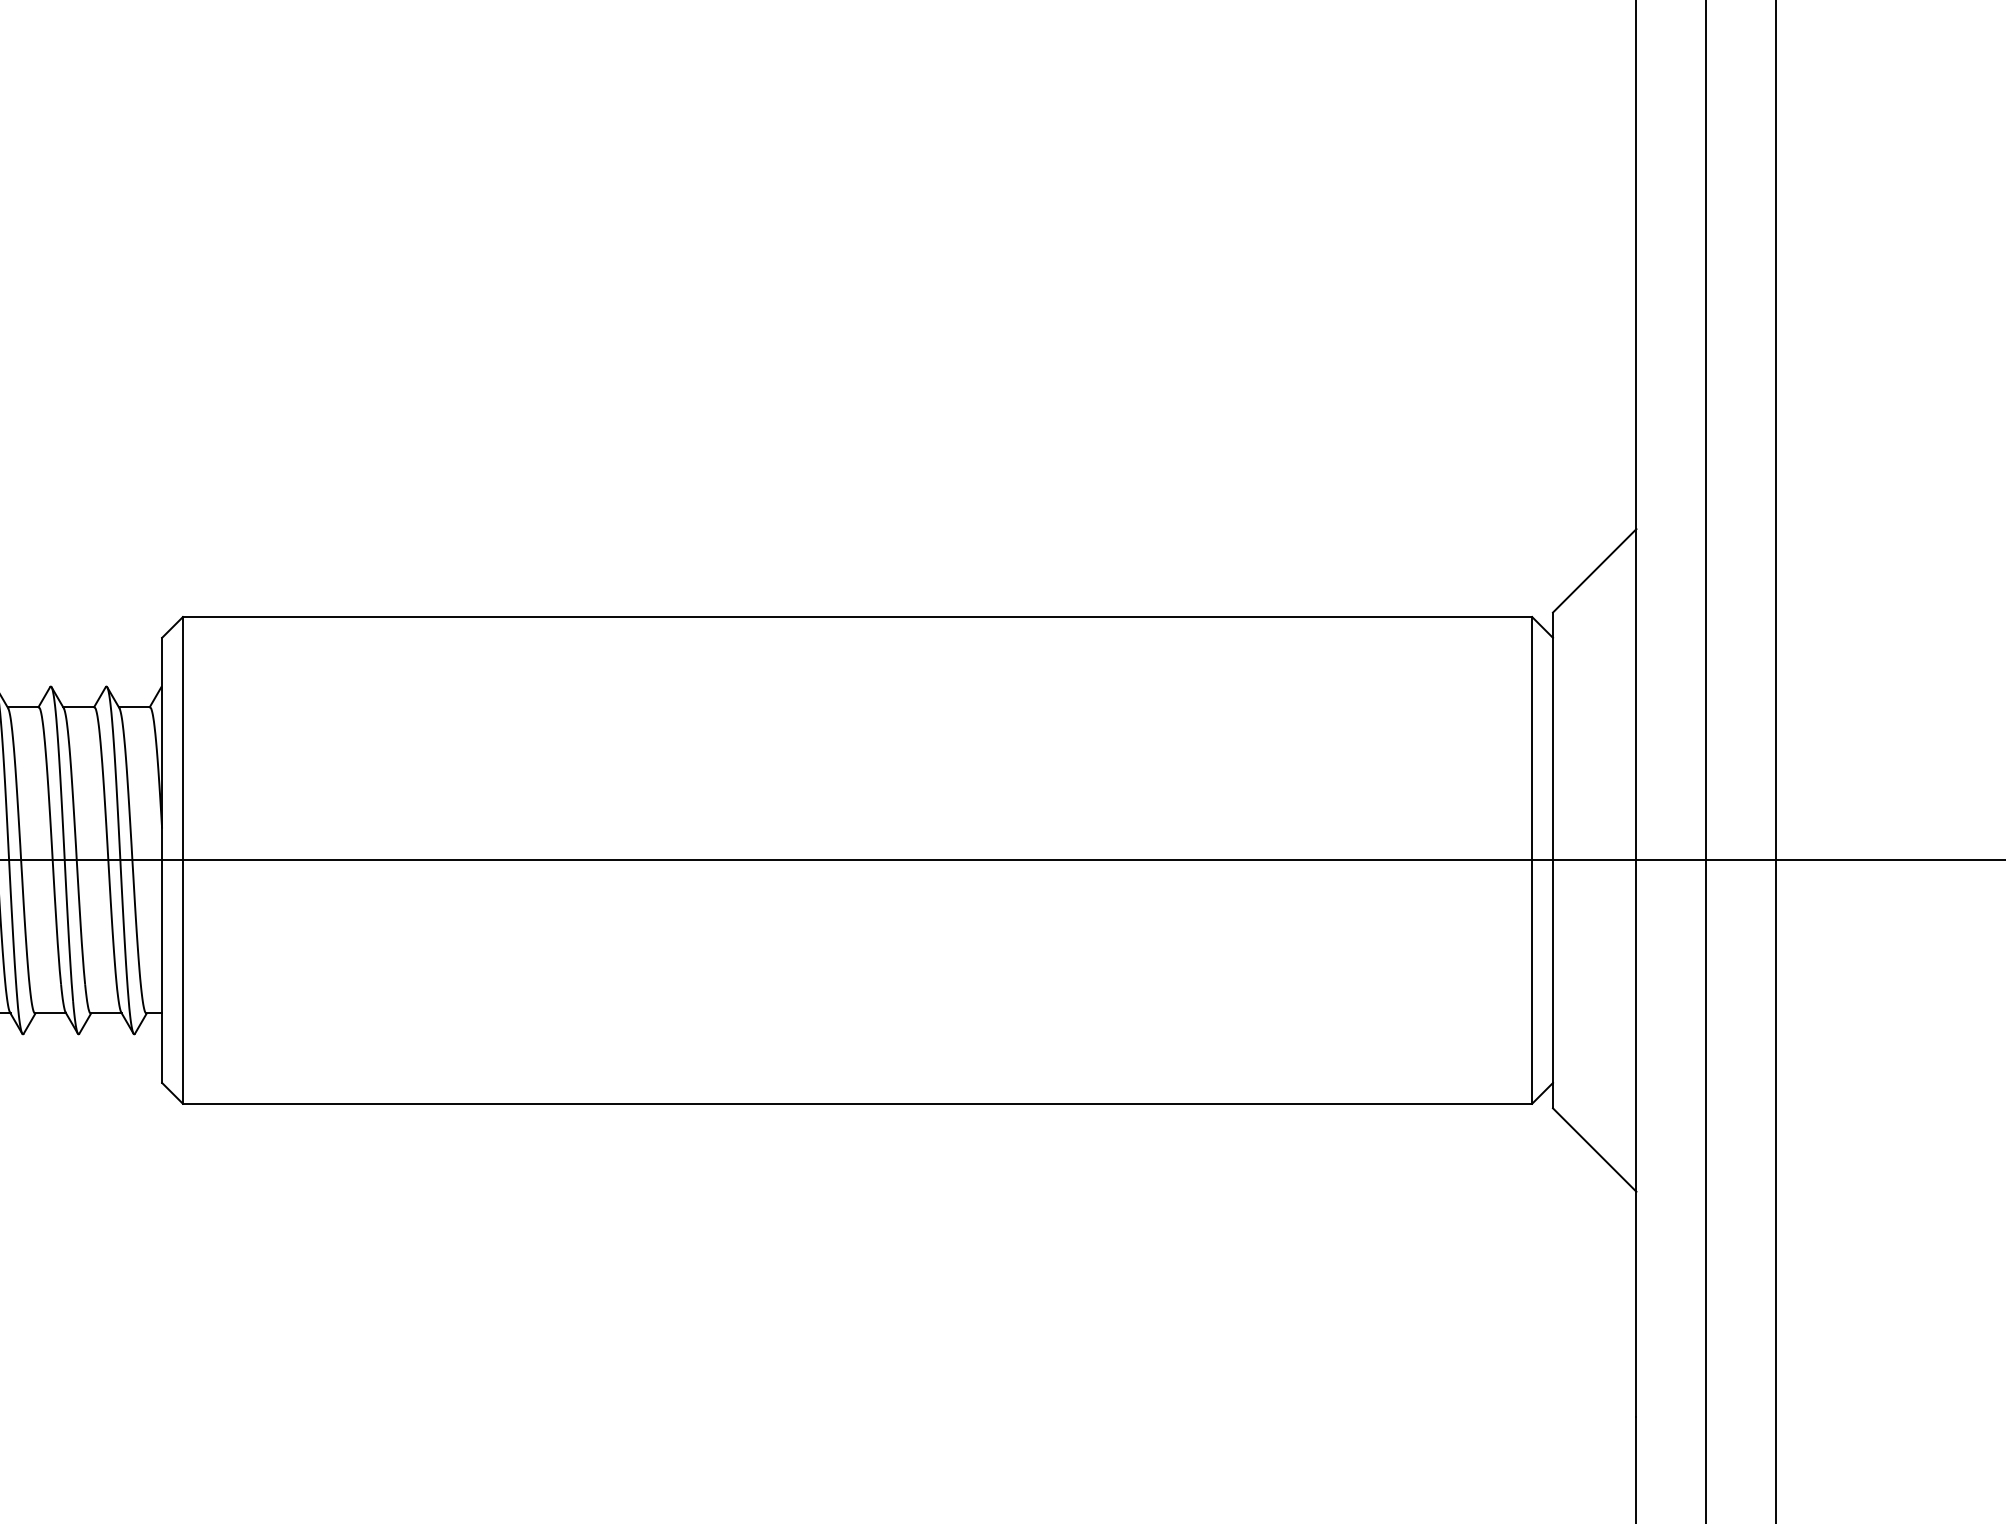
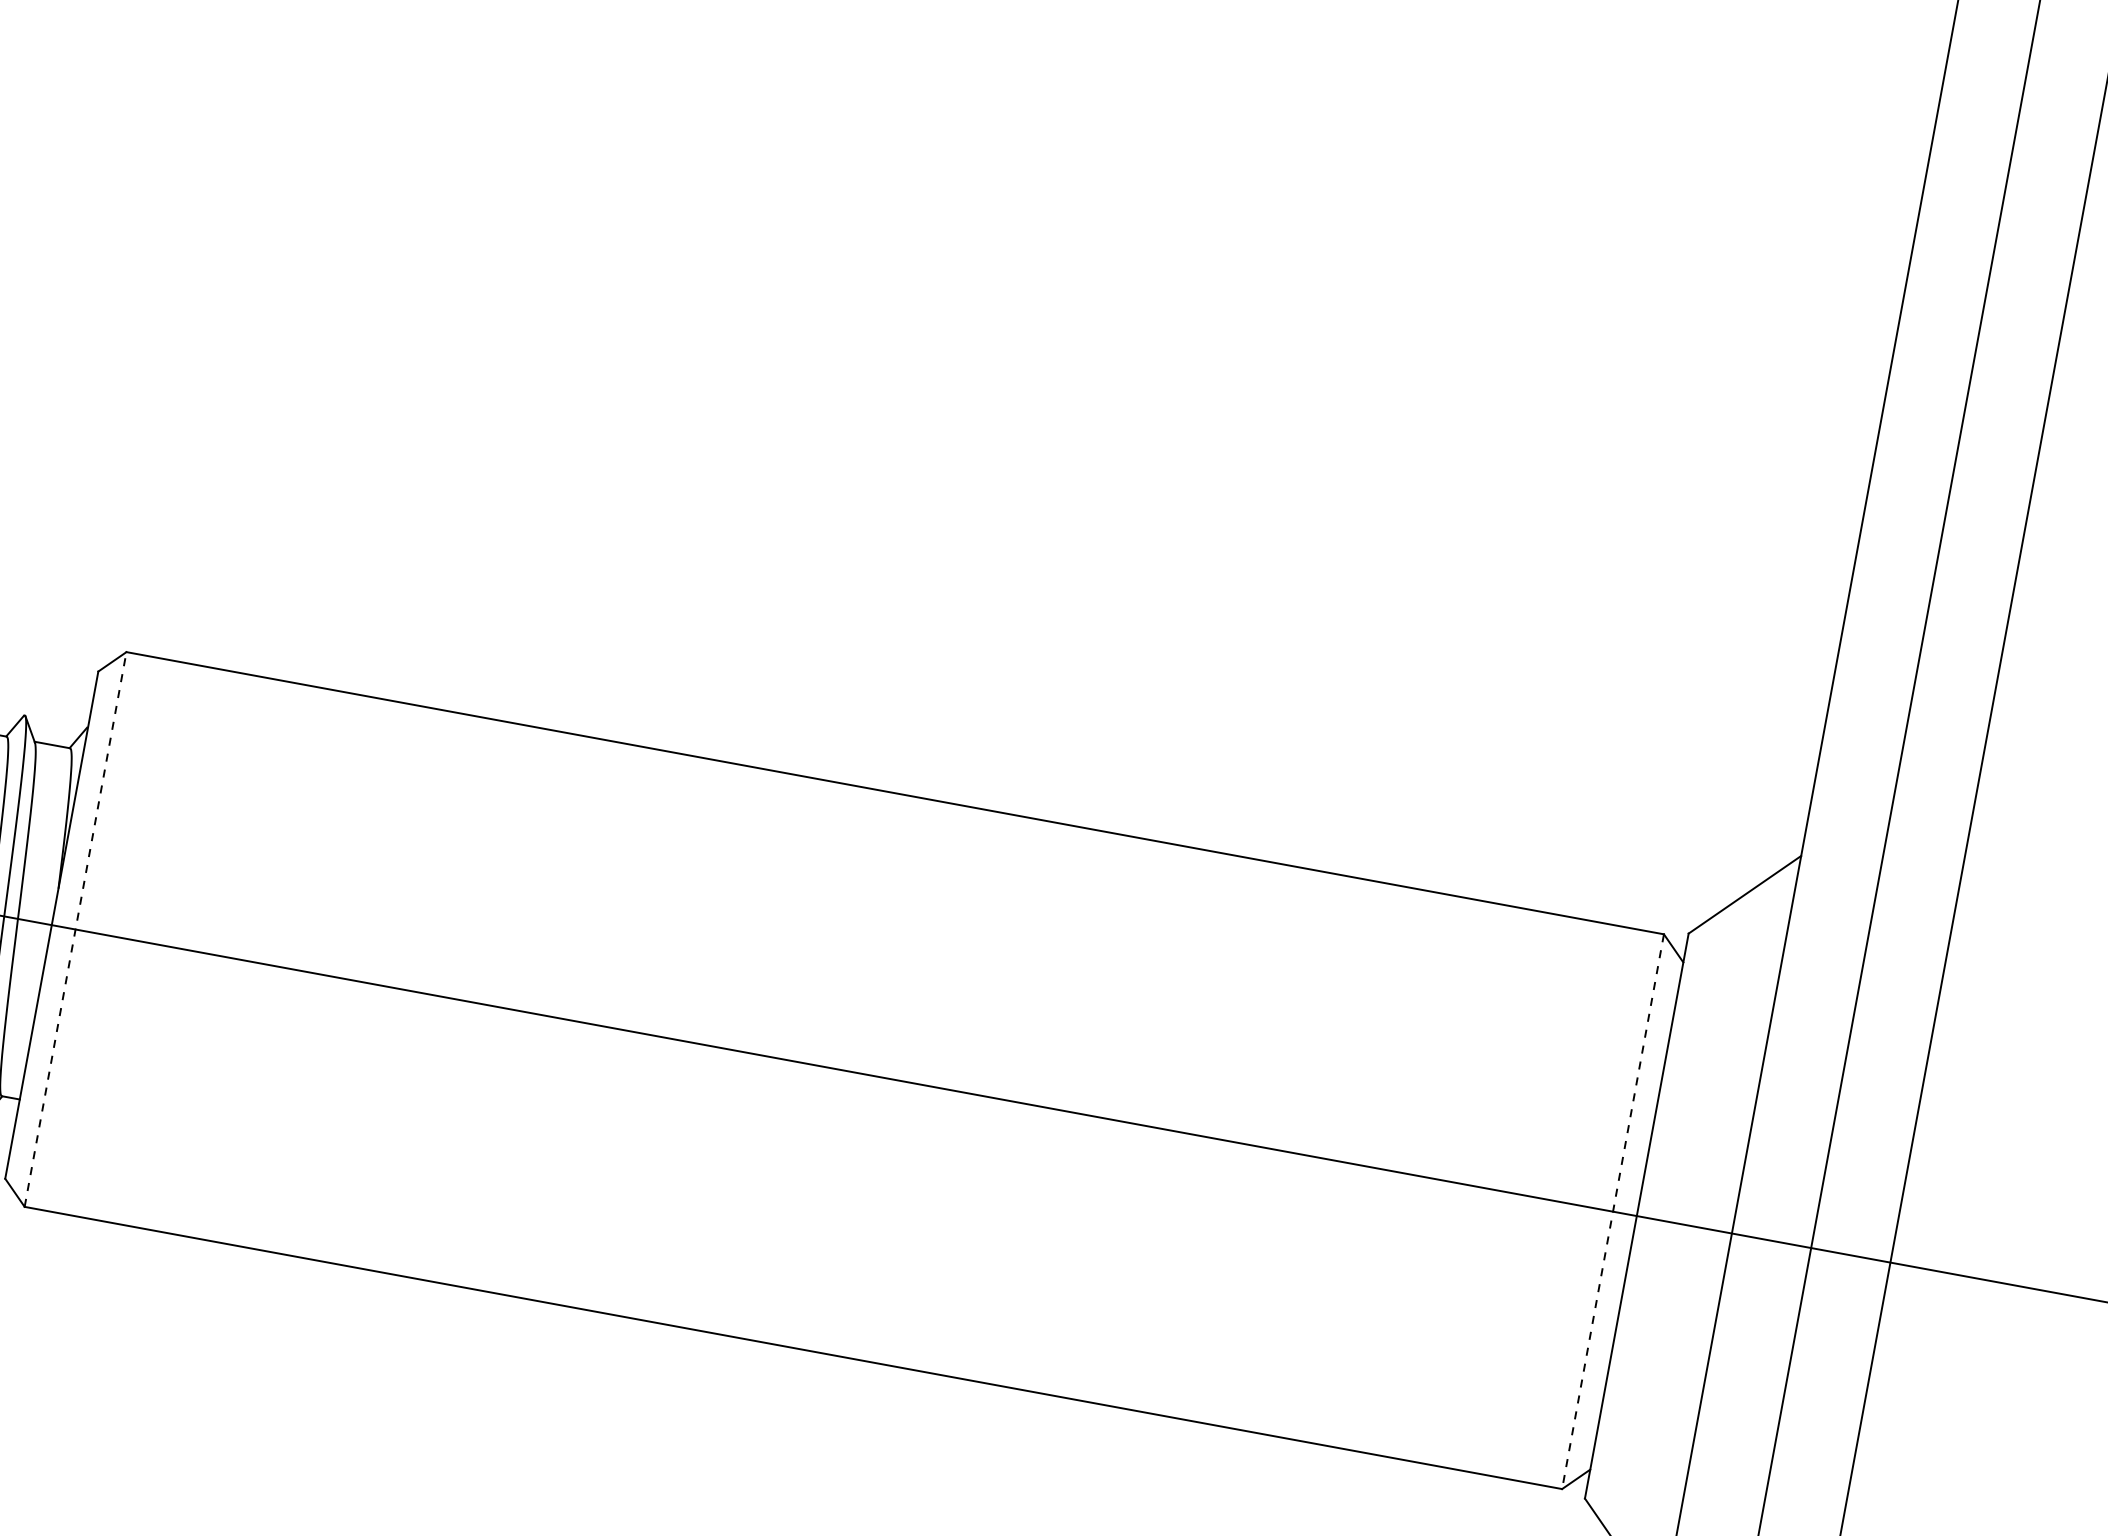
line: (182, 859) -> (75, 928), solid -> dashed
line: (1532, 860) -> (1613, 1211), solid -> dashed

